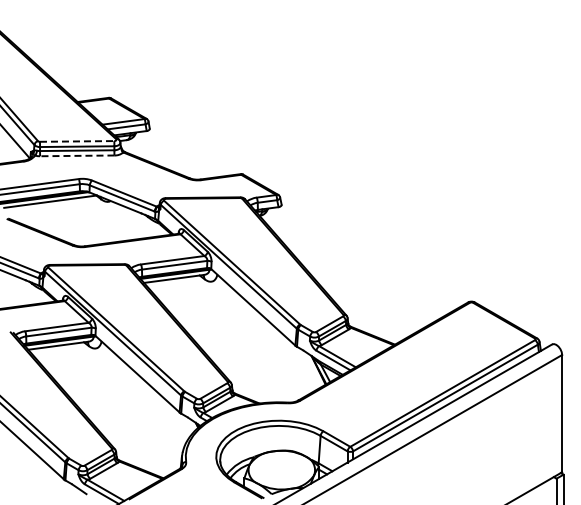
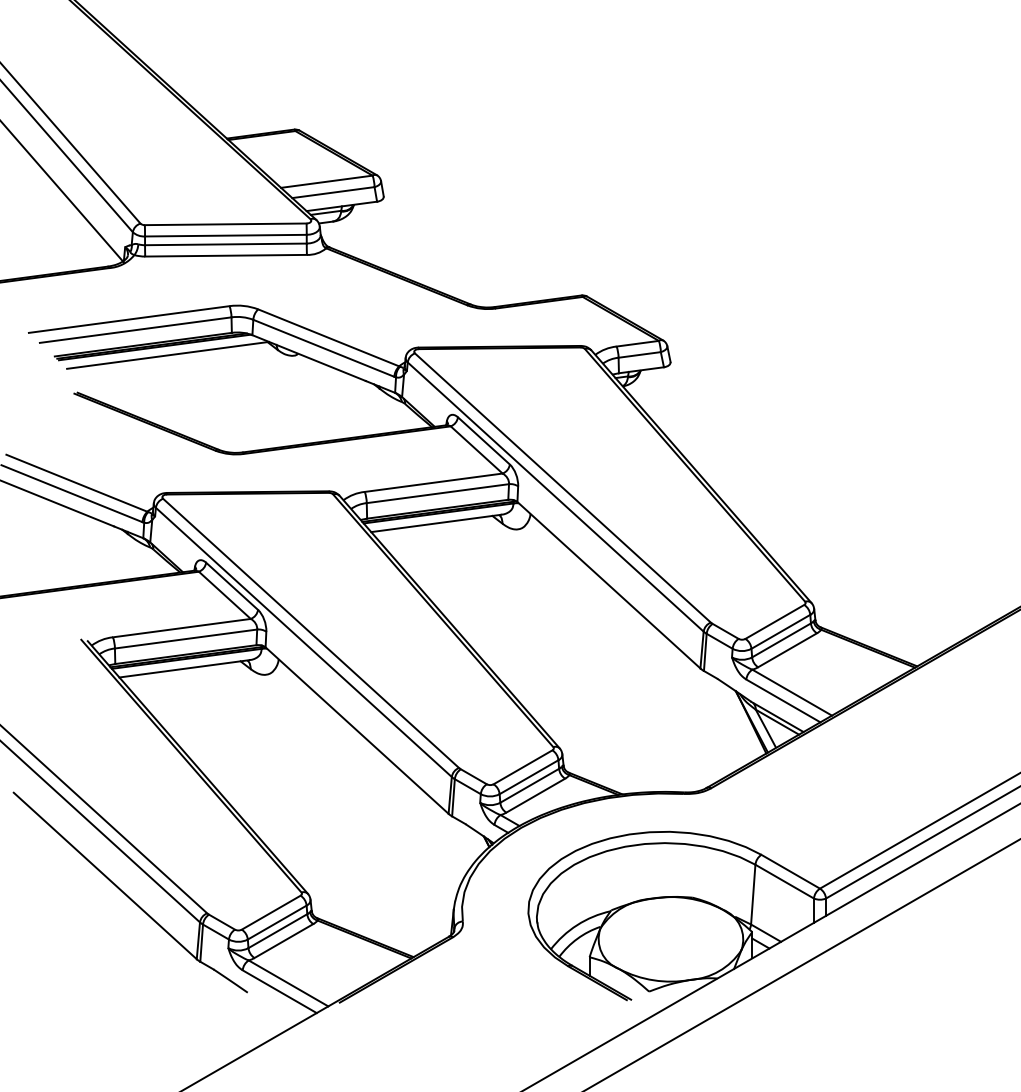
line: (77, 141) -> (226, 224), dashed -> solid
line: (76, 155) -> (224, 254), dashed -> solid

